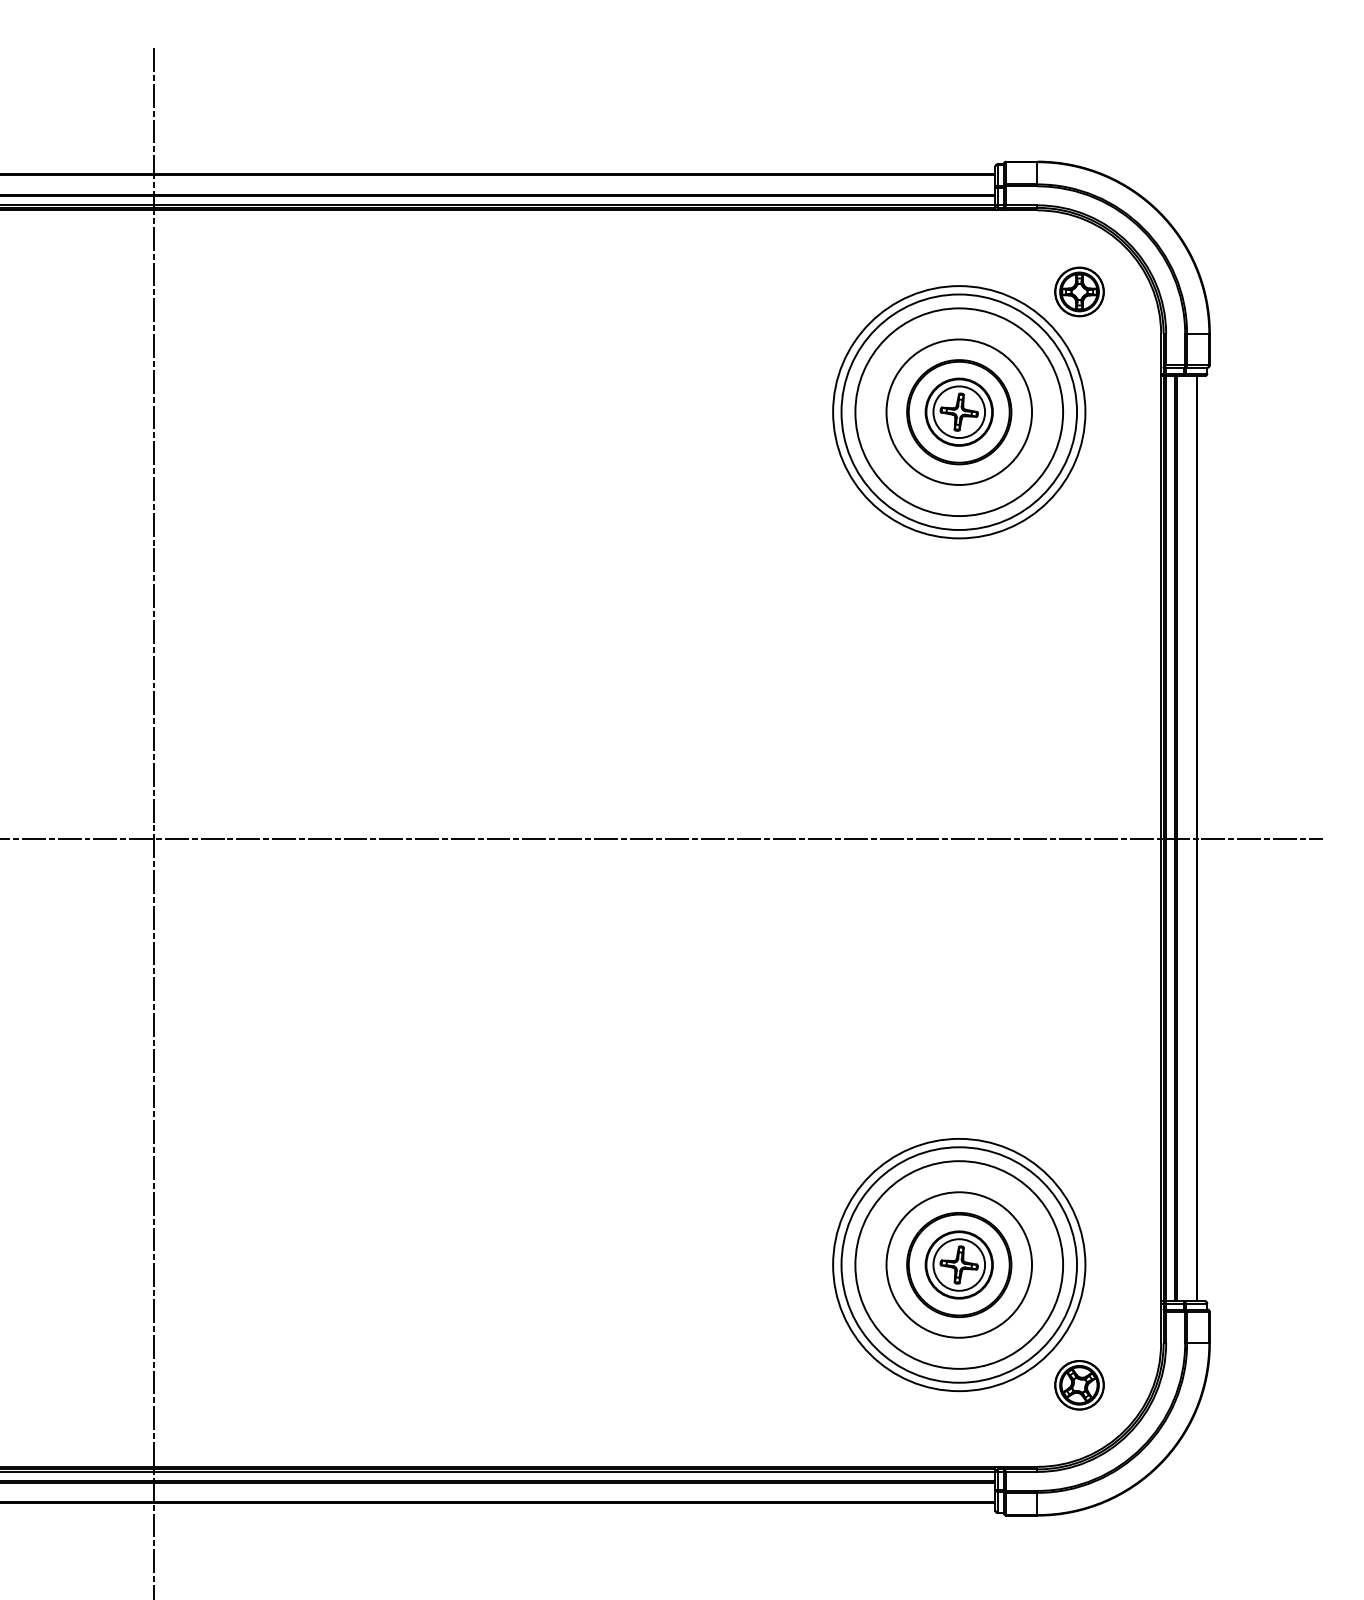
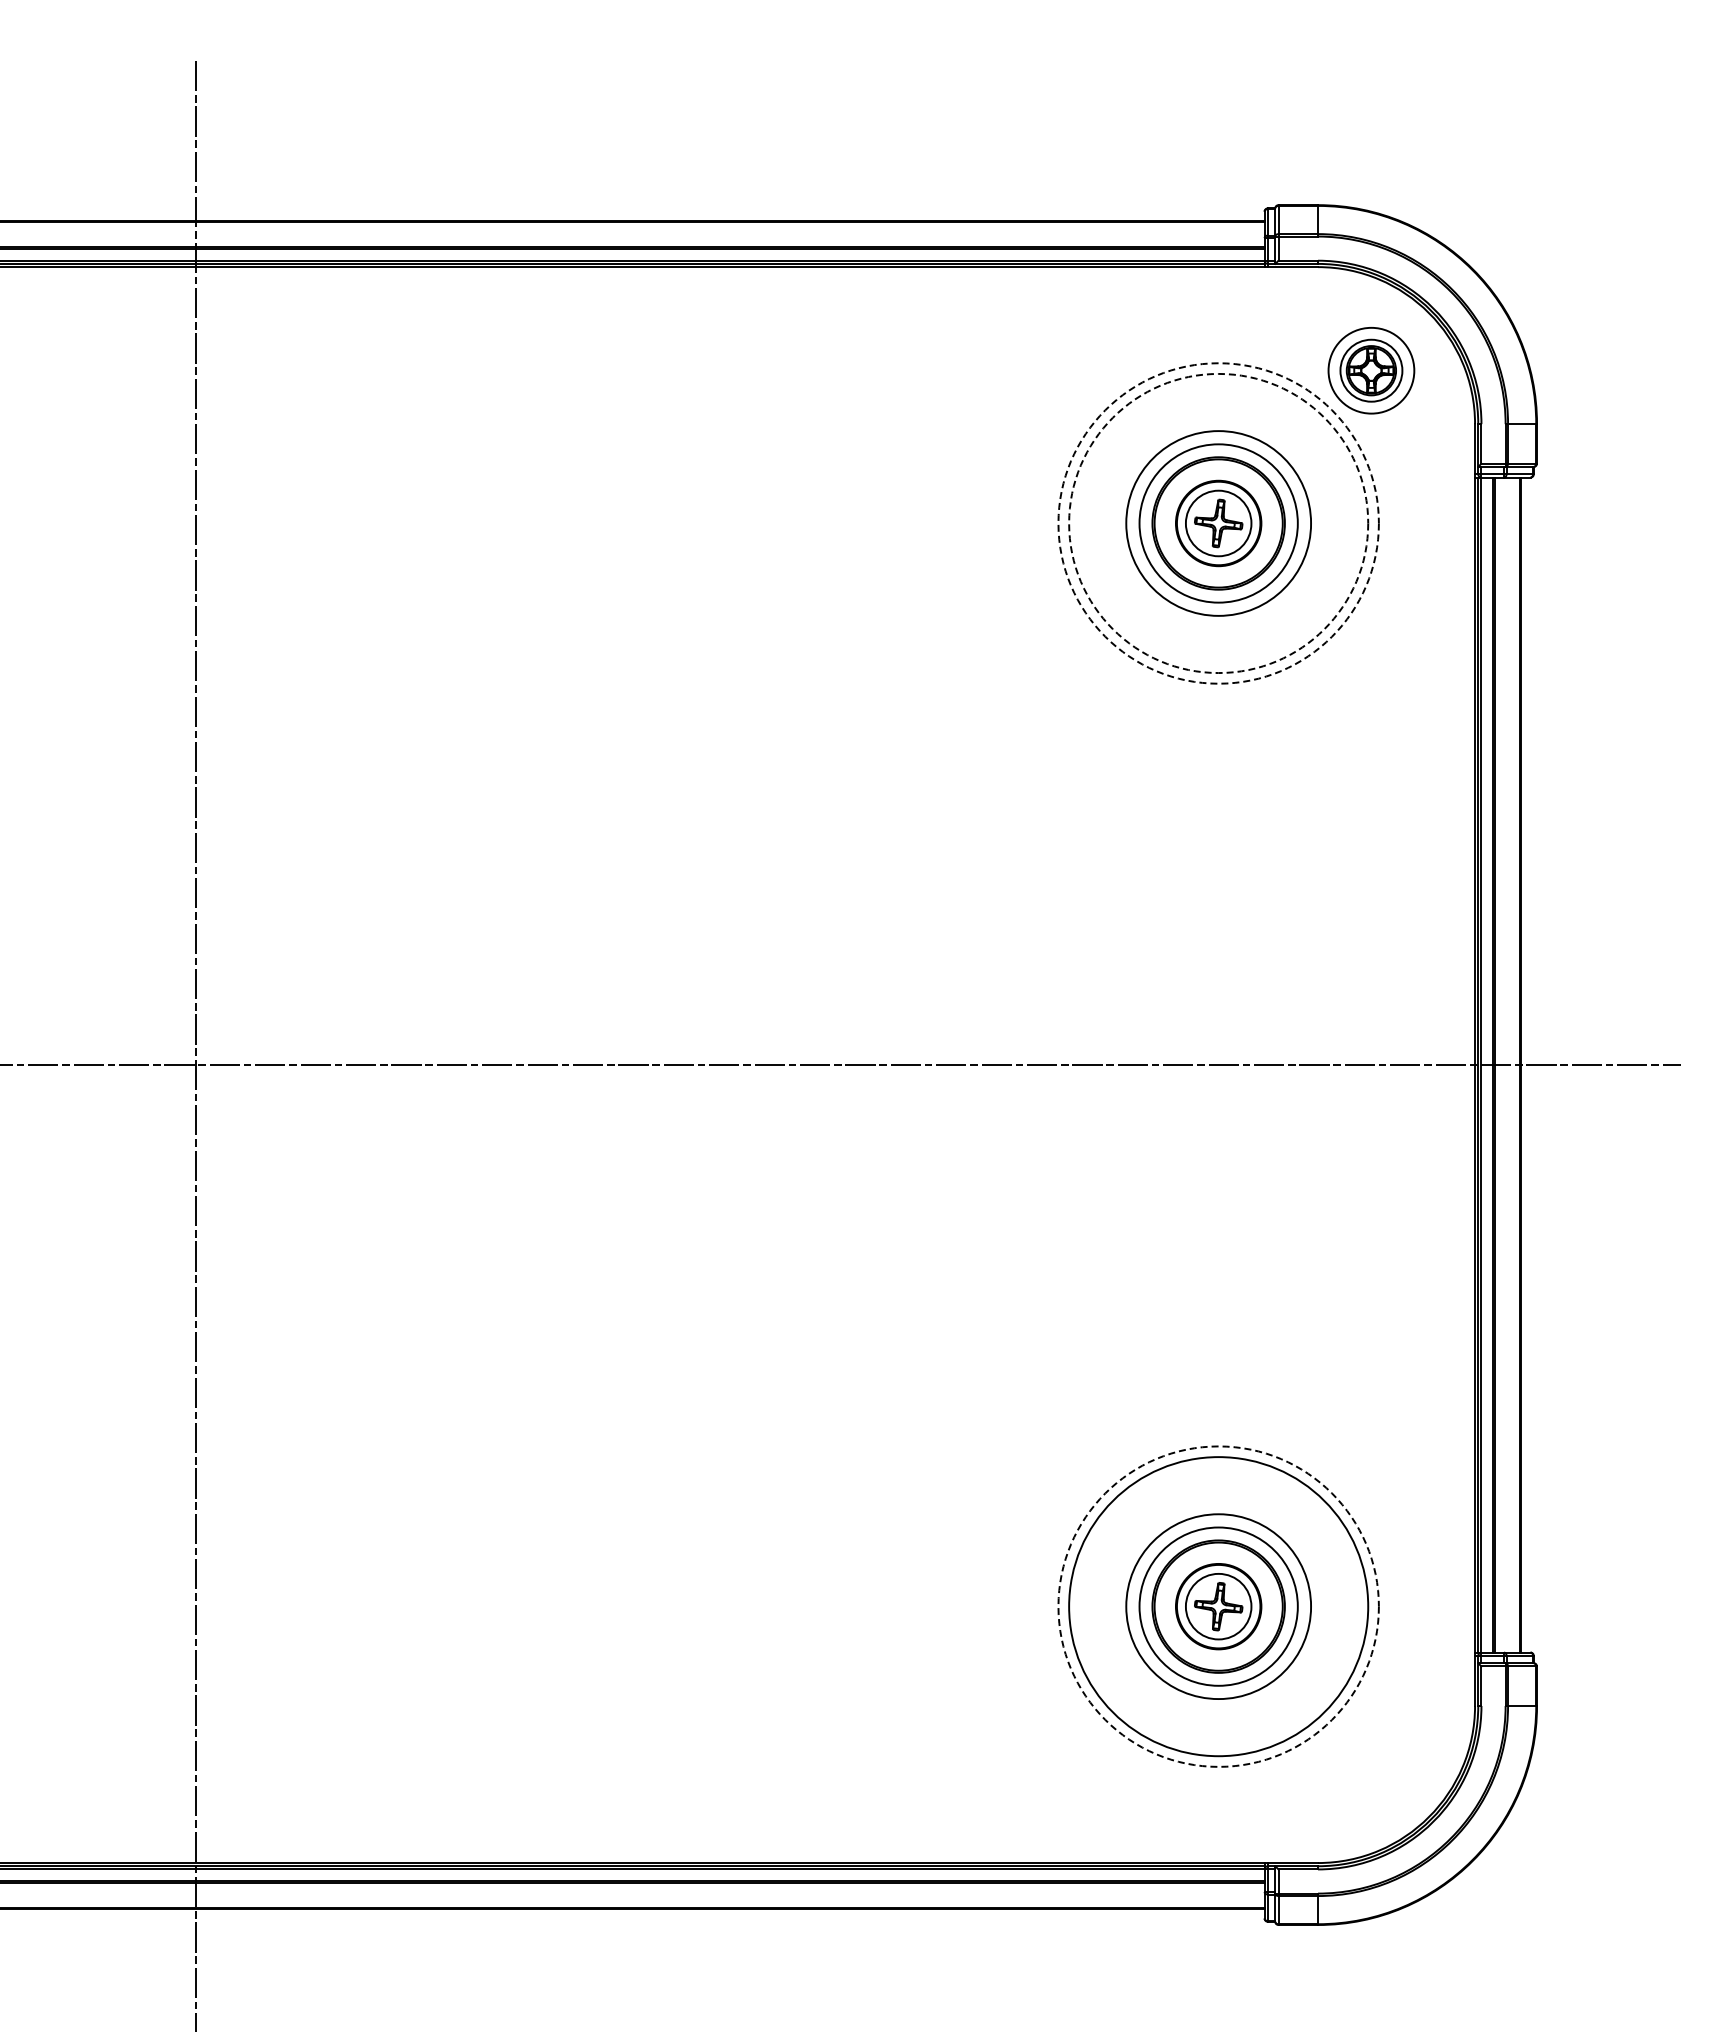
circle: (1079, 291) -> (1371, 370), size x1.4
circle: (959, 412) -> (1218, 523), size x0.6
circle: (959, 412) -> (1218, 523), solid -> dashed
circle: (959, 412) -> (1218, 523), solid -> dashed
circle: (959, 1264) -> (1218, 1606), size x0.6
circle: (959, 1264) -> (1218, 1606), solid -> dashed
part: (1079, 1385) -> (1371, 1759), removed

